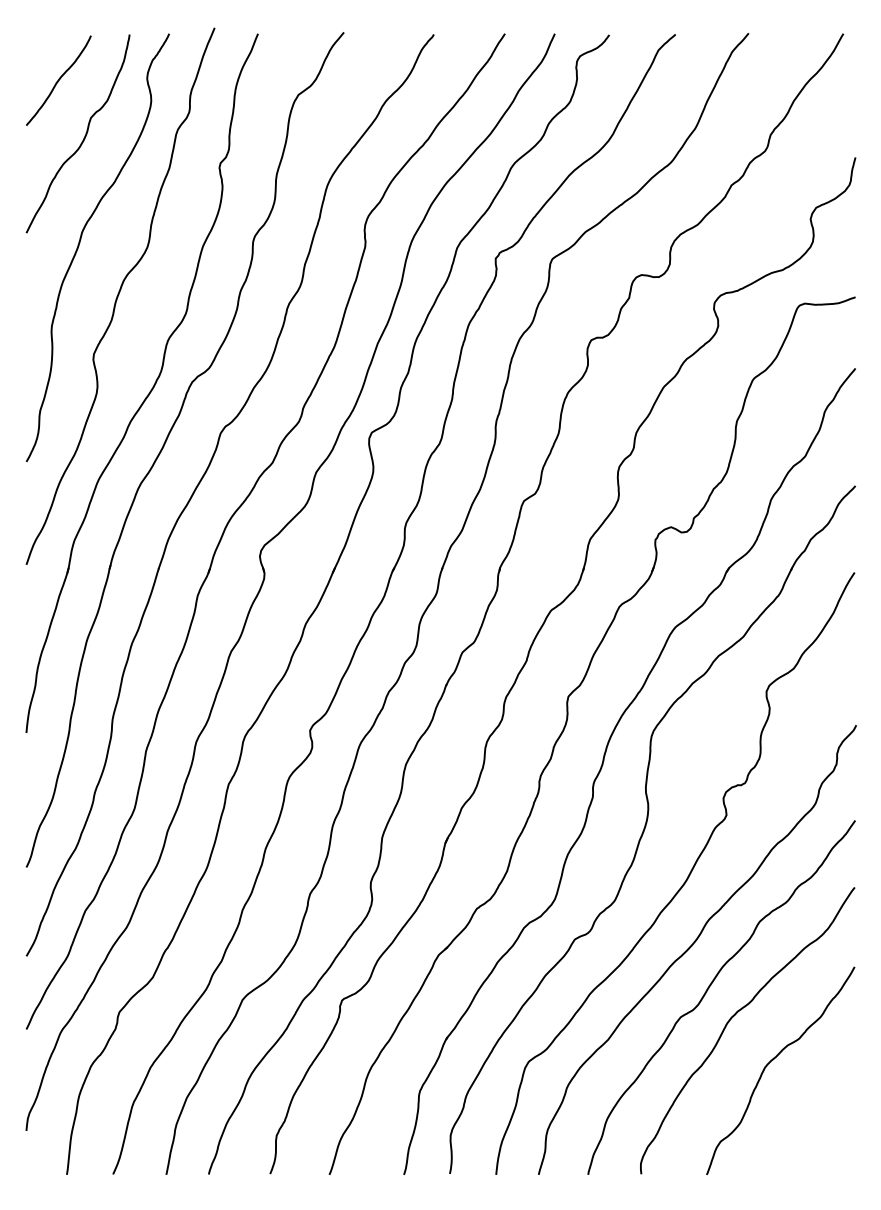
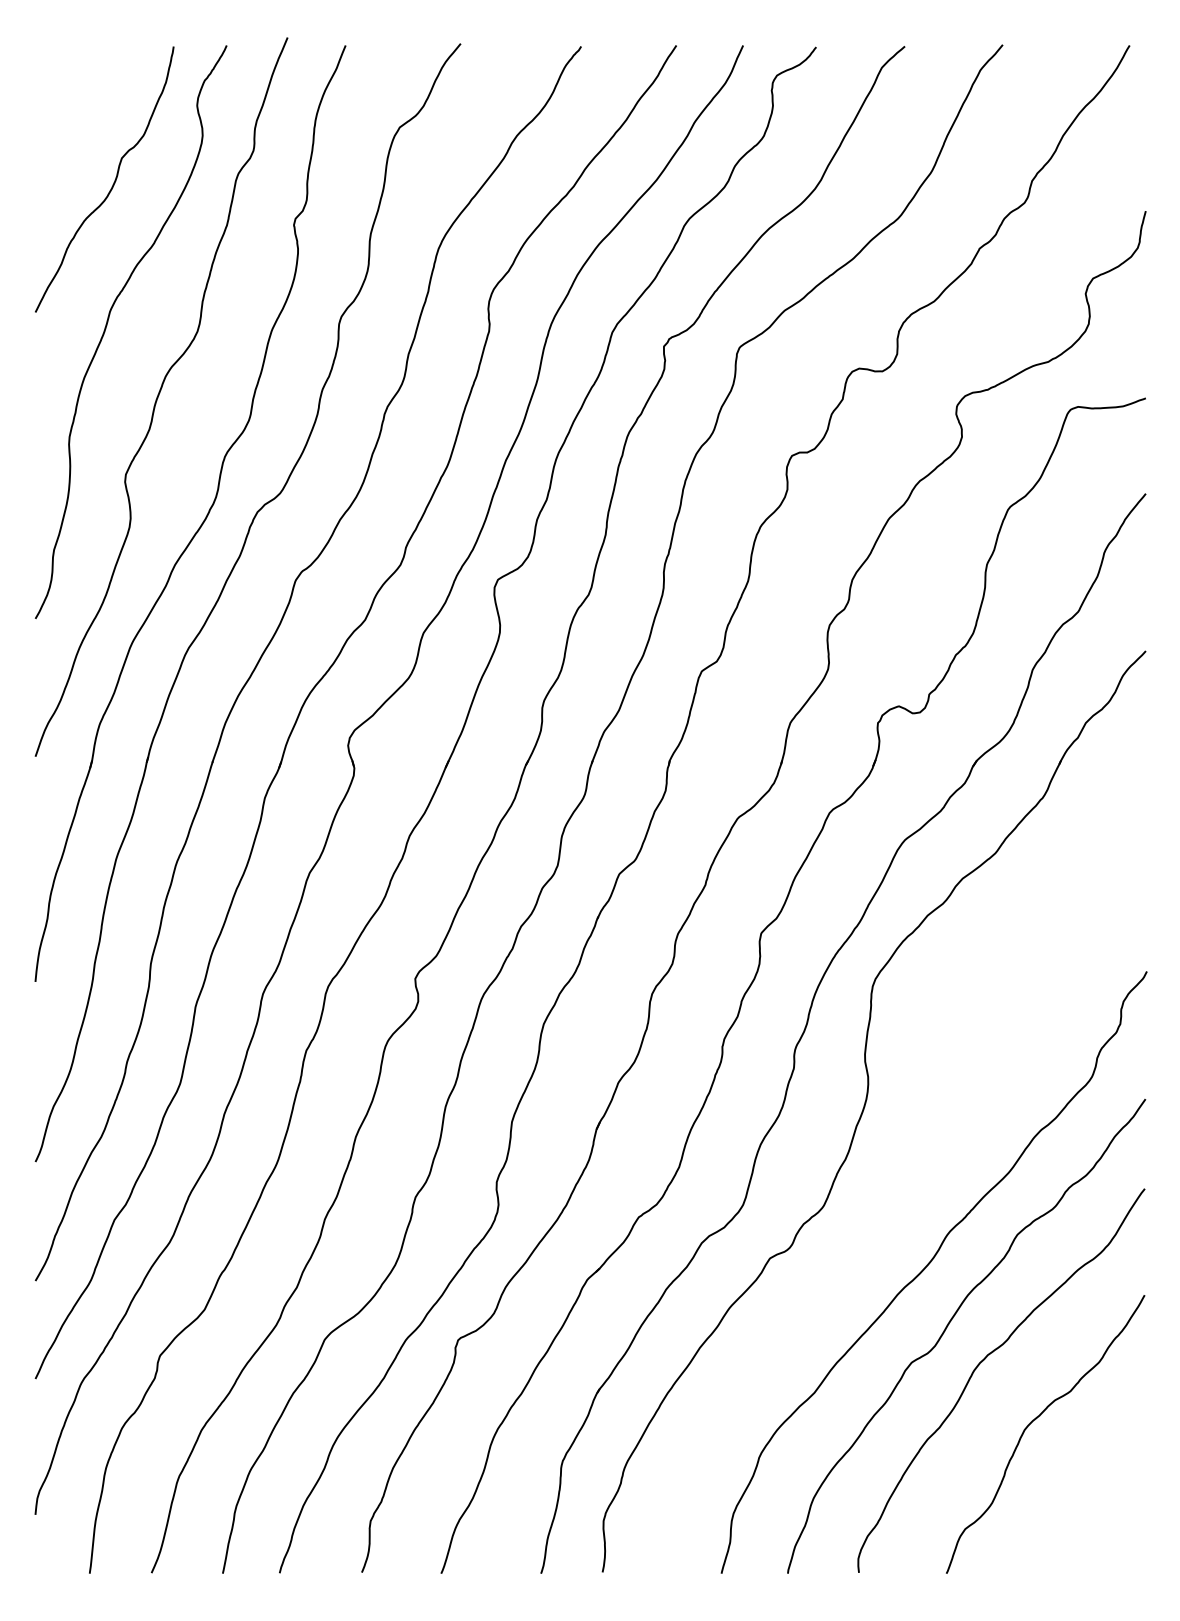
curve: (58, 80) -> (78, 107), removed
curve: (685, 879) -> (918, 1178), removed

